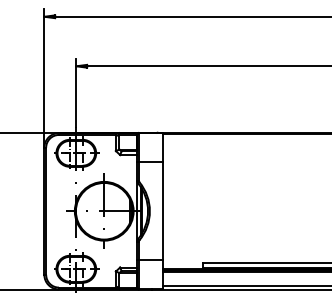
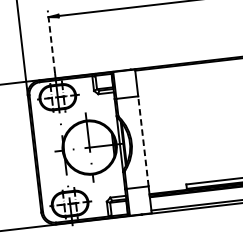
line: (76, 92) -> (51, 41), solid -> dashed
line: (162, 211) -> (143, 141), solid -> dashed

